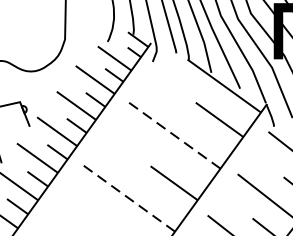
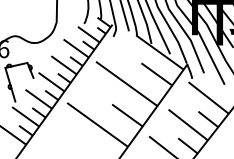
line: (172, 133) -> (126, 83), dashed -> solid
line: (128, 197) -> (97, 124), dashed -> solid

